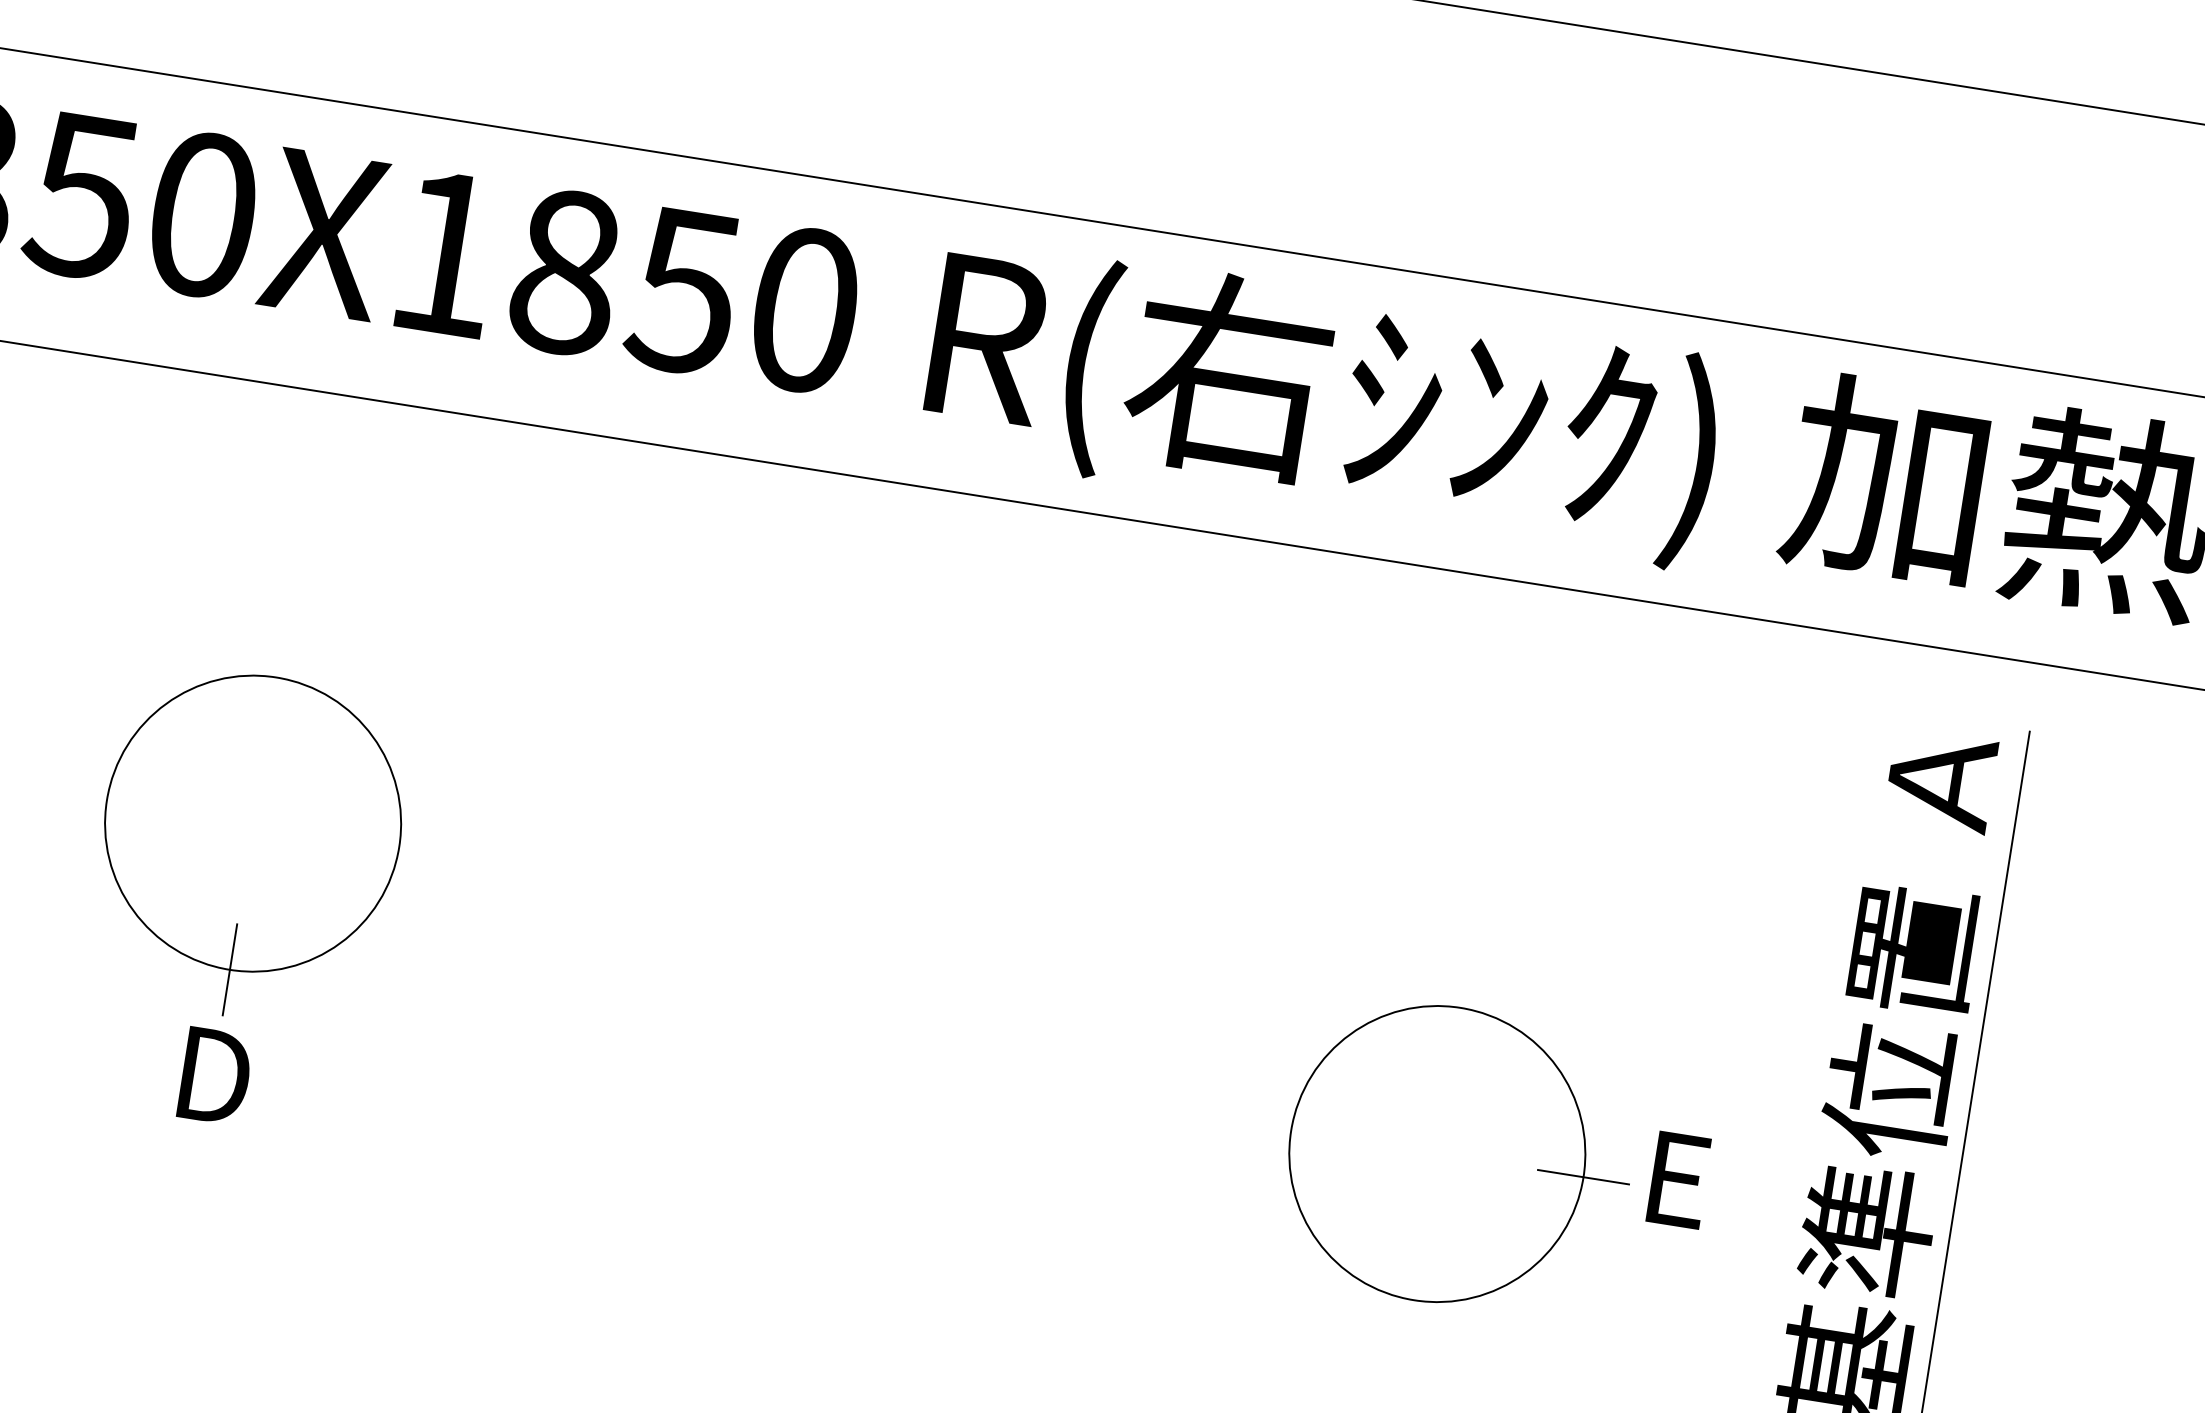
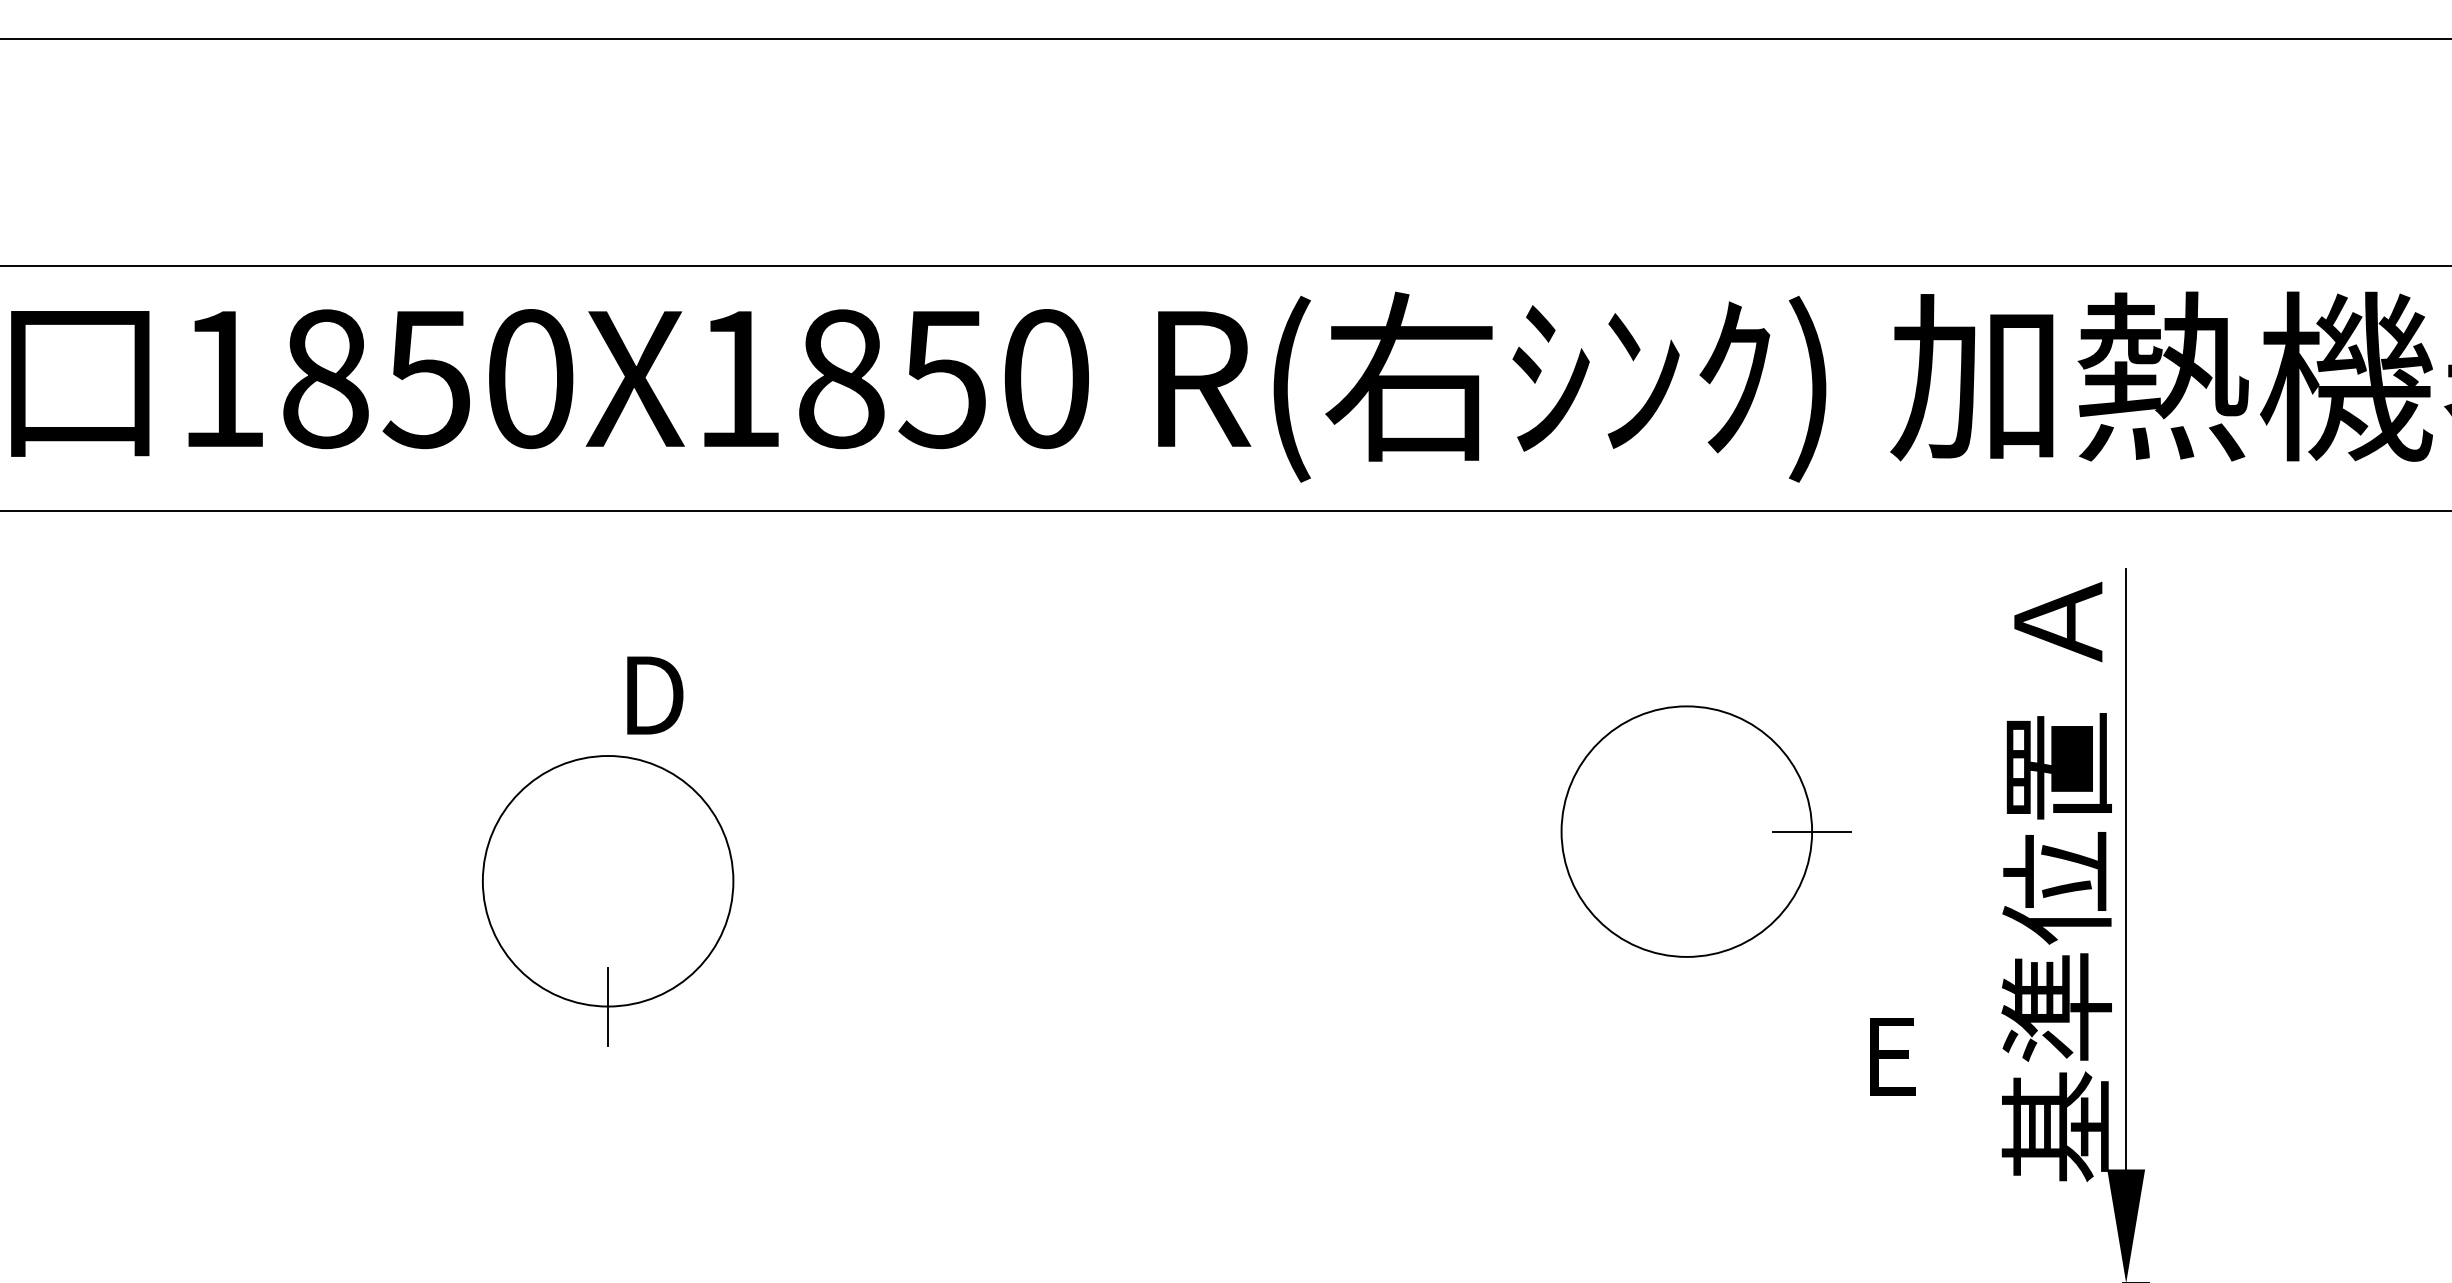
part: (249, 846) -> (608, 900), moved
text: (215, 1076) -> (655, 695), moved
part: (1459, 1157) -> (1705, 831), moved
text: (1679, 1180) -> (1892, 1056), moved

